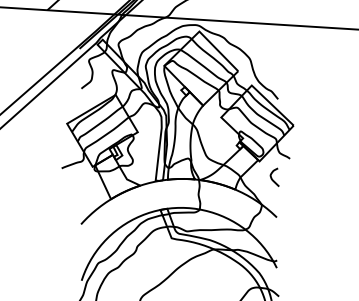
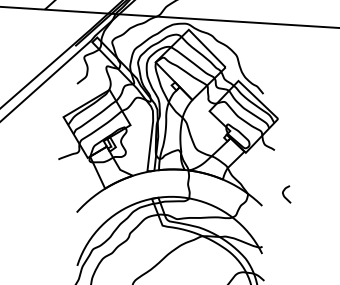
curve: (272, 177) -> (284, 194), moved

